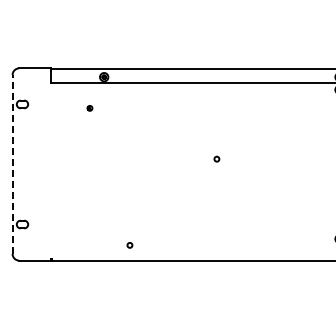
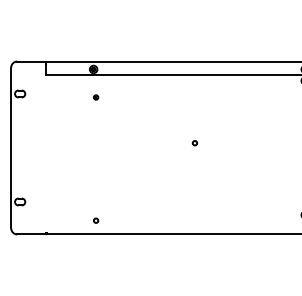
part: (89, 108) -> (95, 97), moved
line: (12, 164) -> (11, 148), dashed -> solid
circle: (129, 245) -> (95, 220), moved

